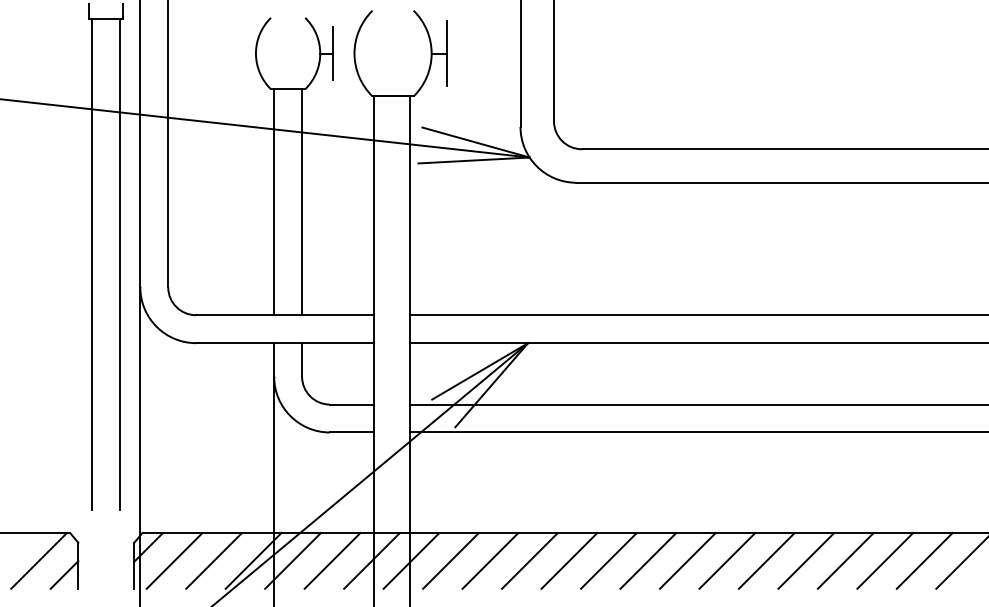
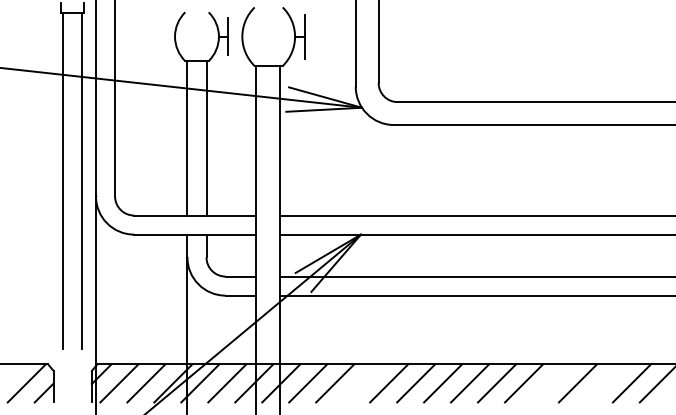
line: (530, 561) -> (362, 383), removed
line: (805, 561) -> (550, 383), removed
line: (884, 561) -> (604, 383), removed

